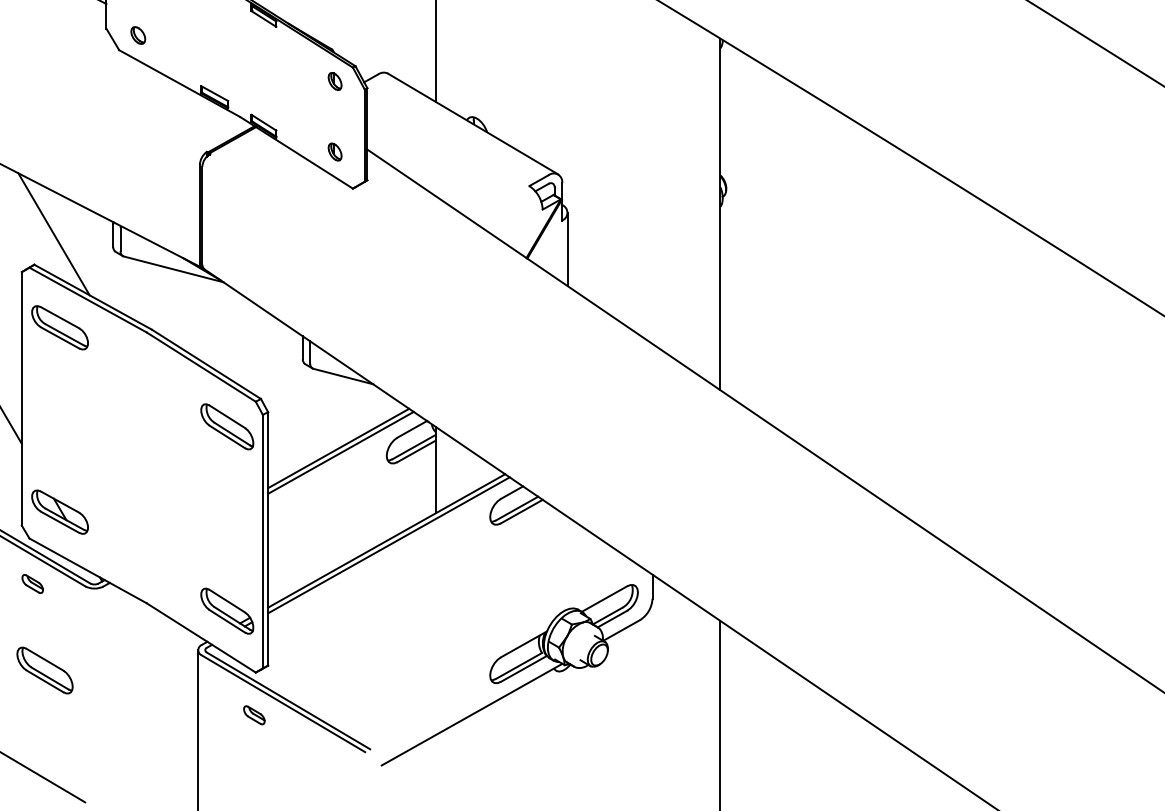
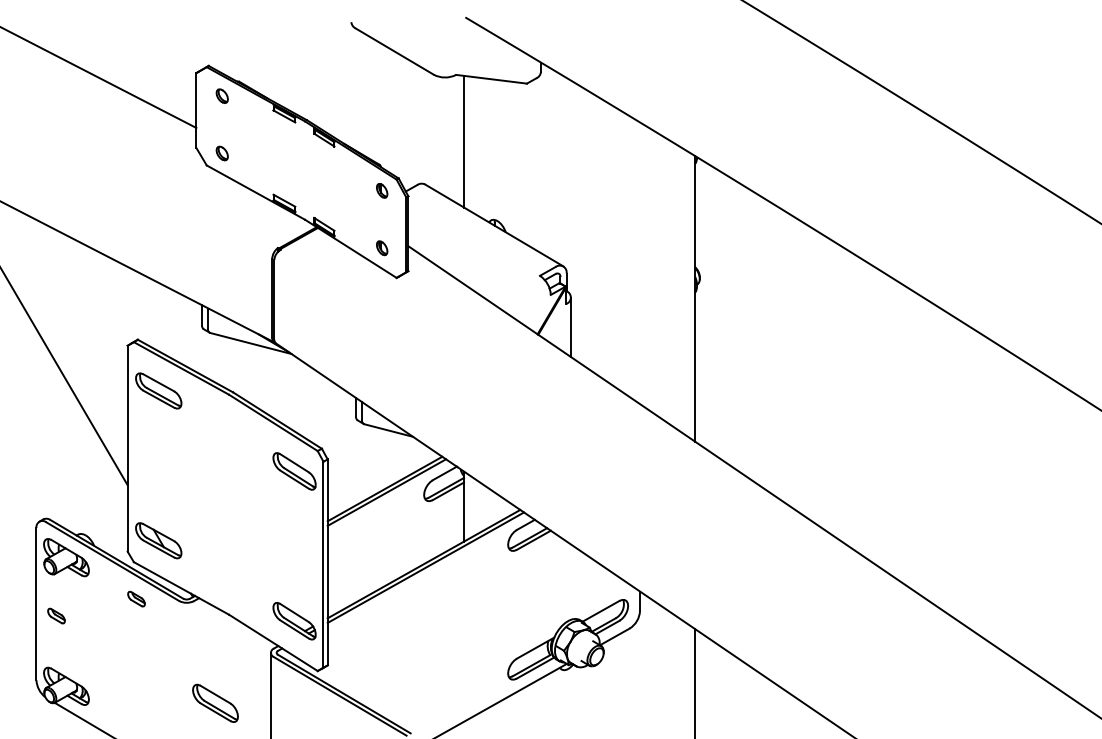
line: (53, 233) -> (153, 314), removed
part: (45, 669) -> (215, 702), moved
part: (254, 714) -> (316, 705), removed

